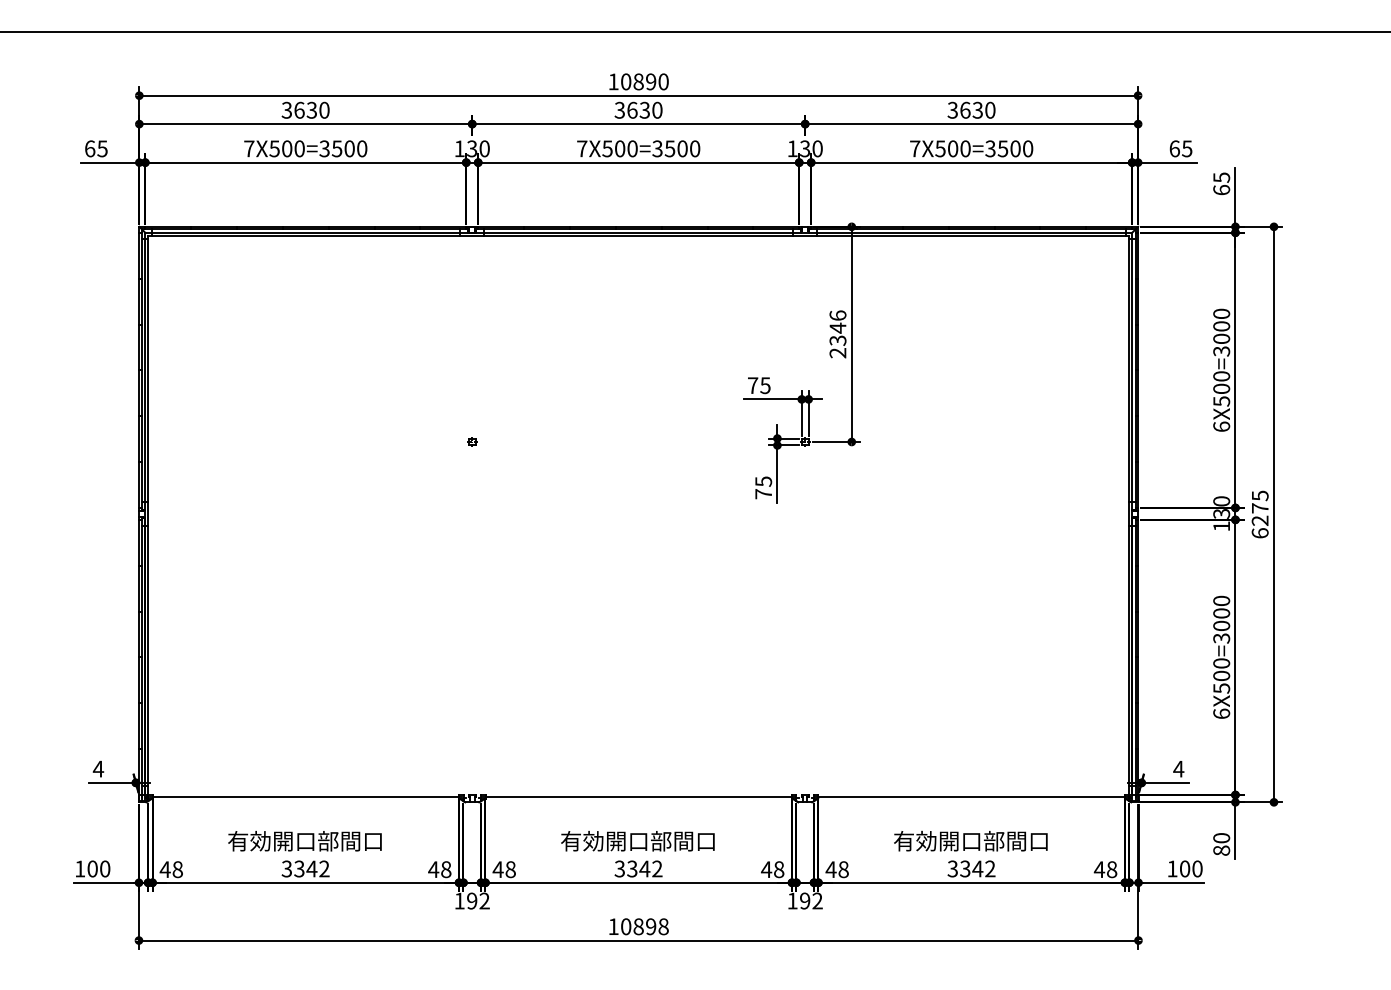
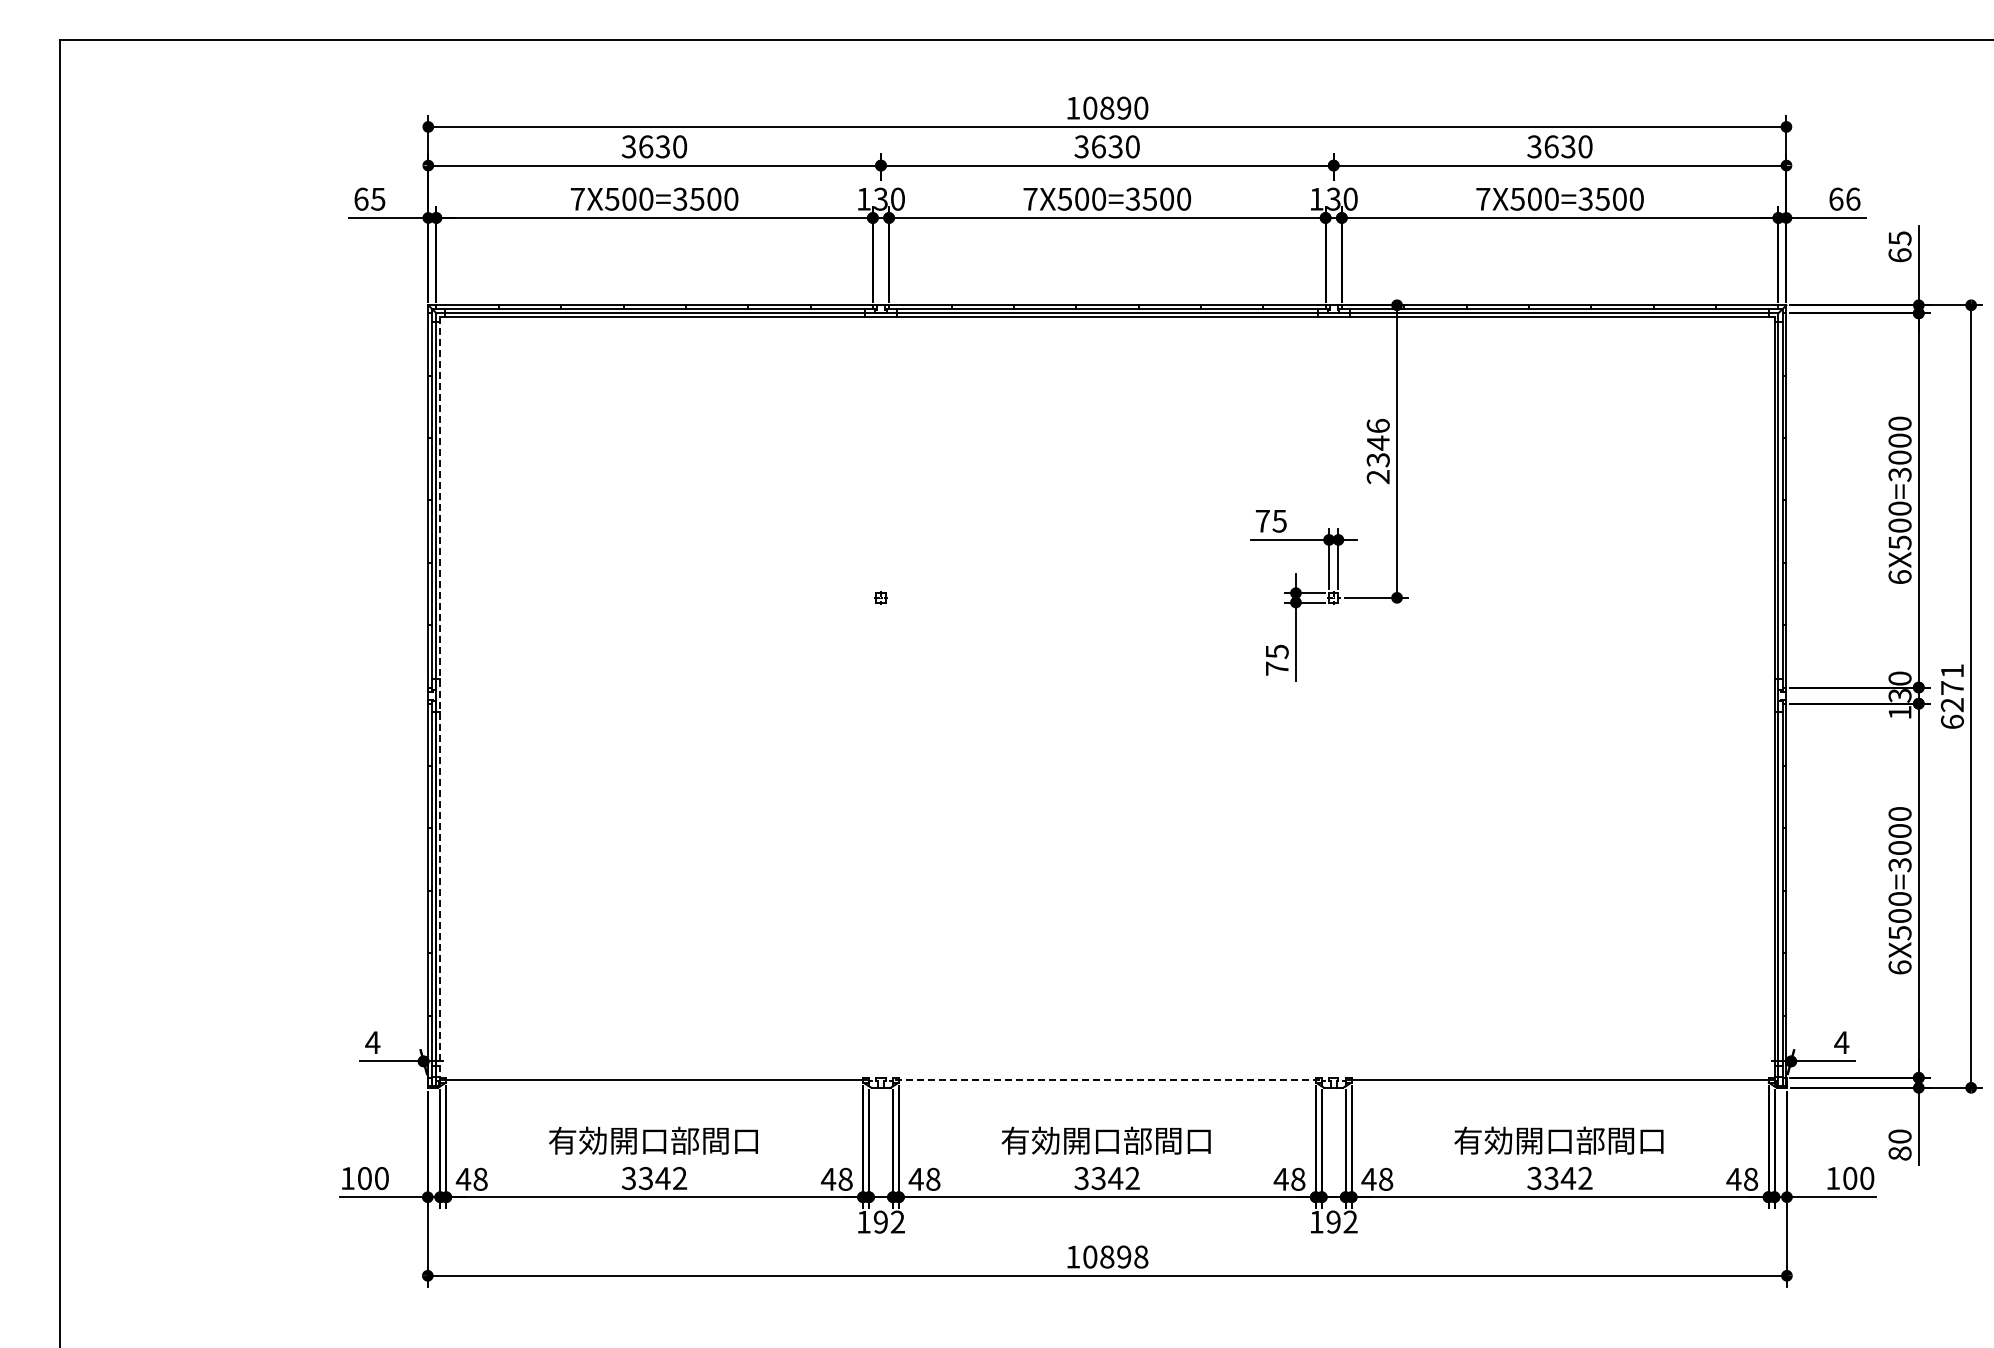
text: (1187, 148) -> (1853, 198), 65 -> 66
text: (1260, 496) -> (1952, 671), 6275 -> 6271
line: (148, 516) -> (440, 699), solid -> dashed
line: (638, 796) -> (1107, 1080), solid -> dashed

